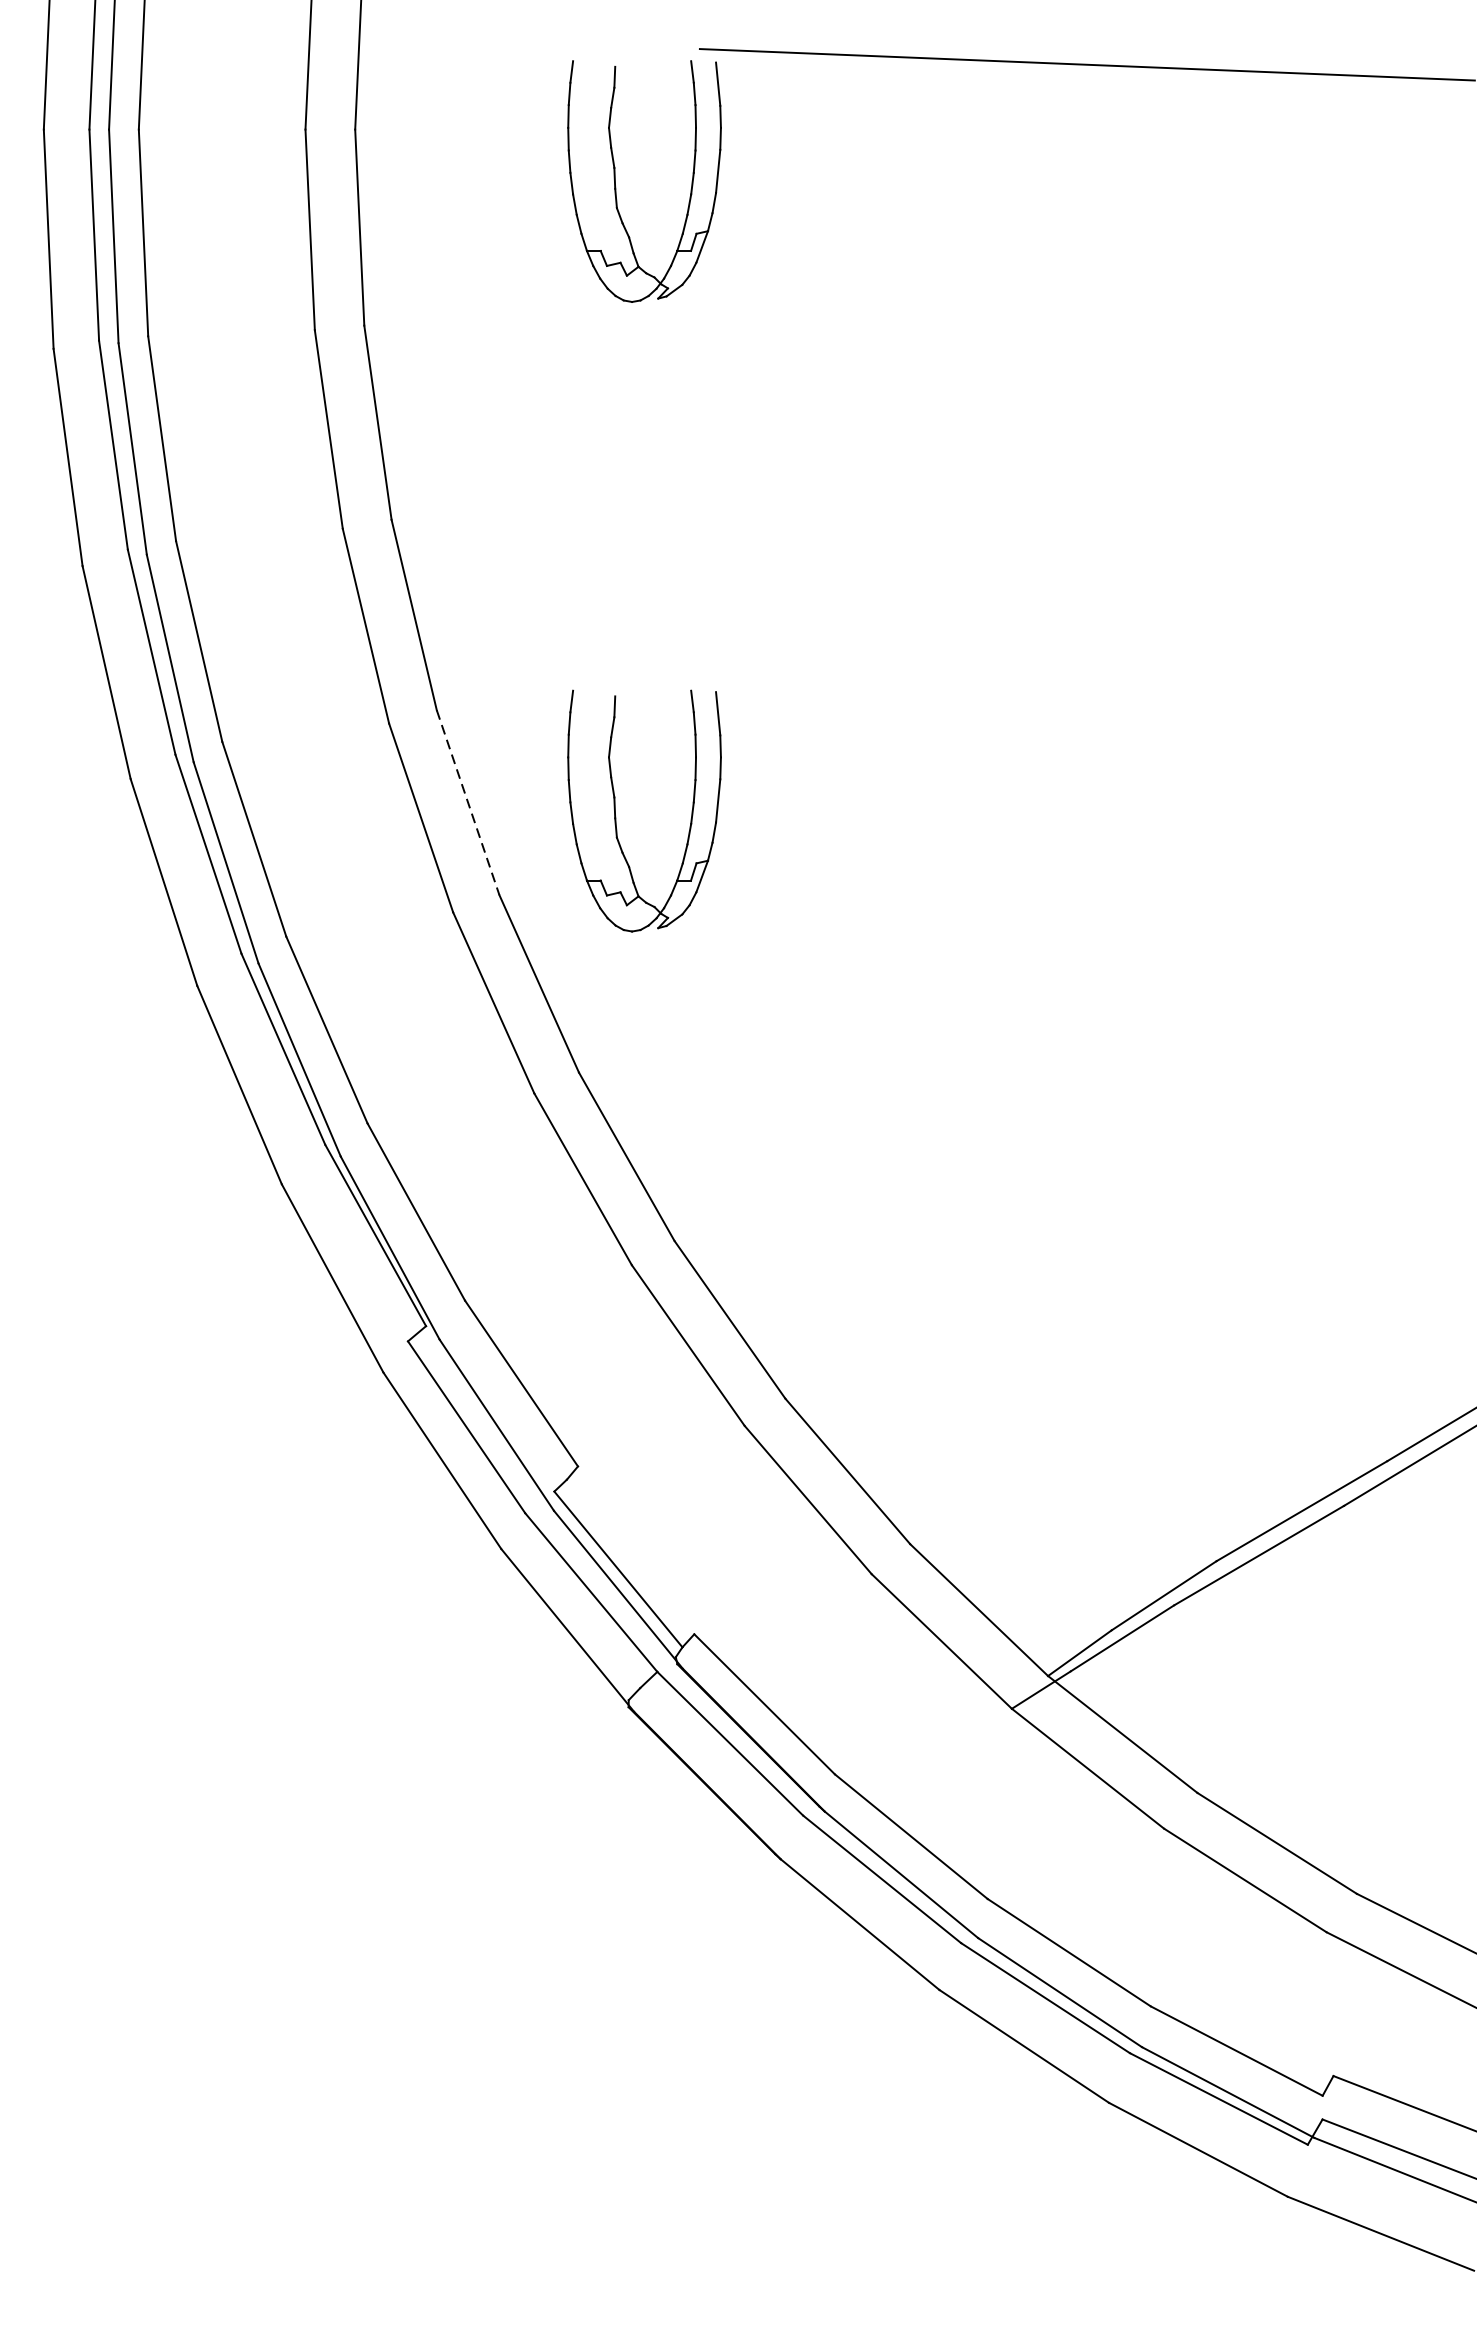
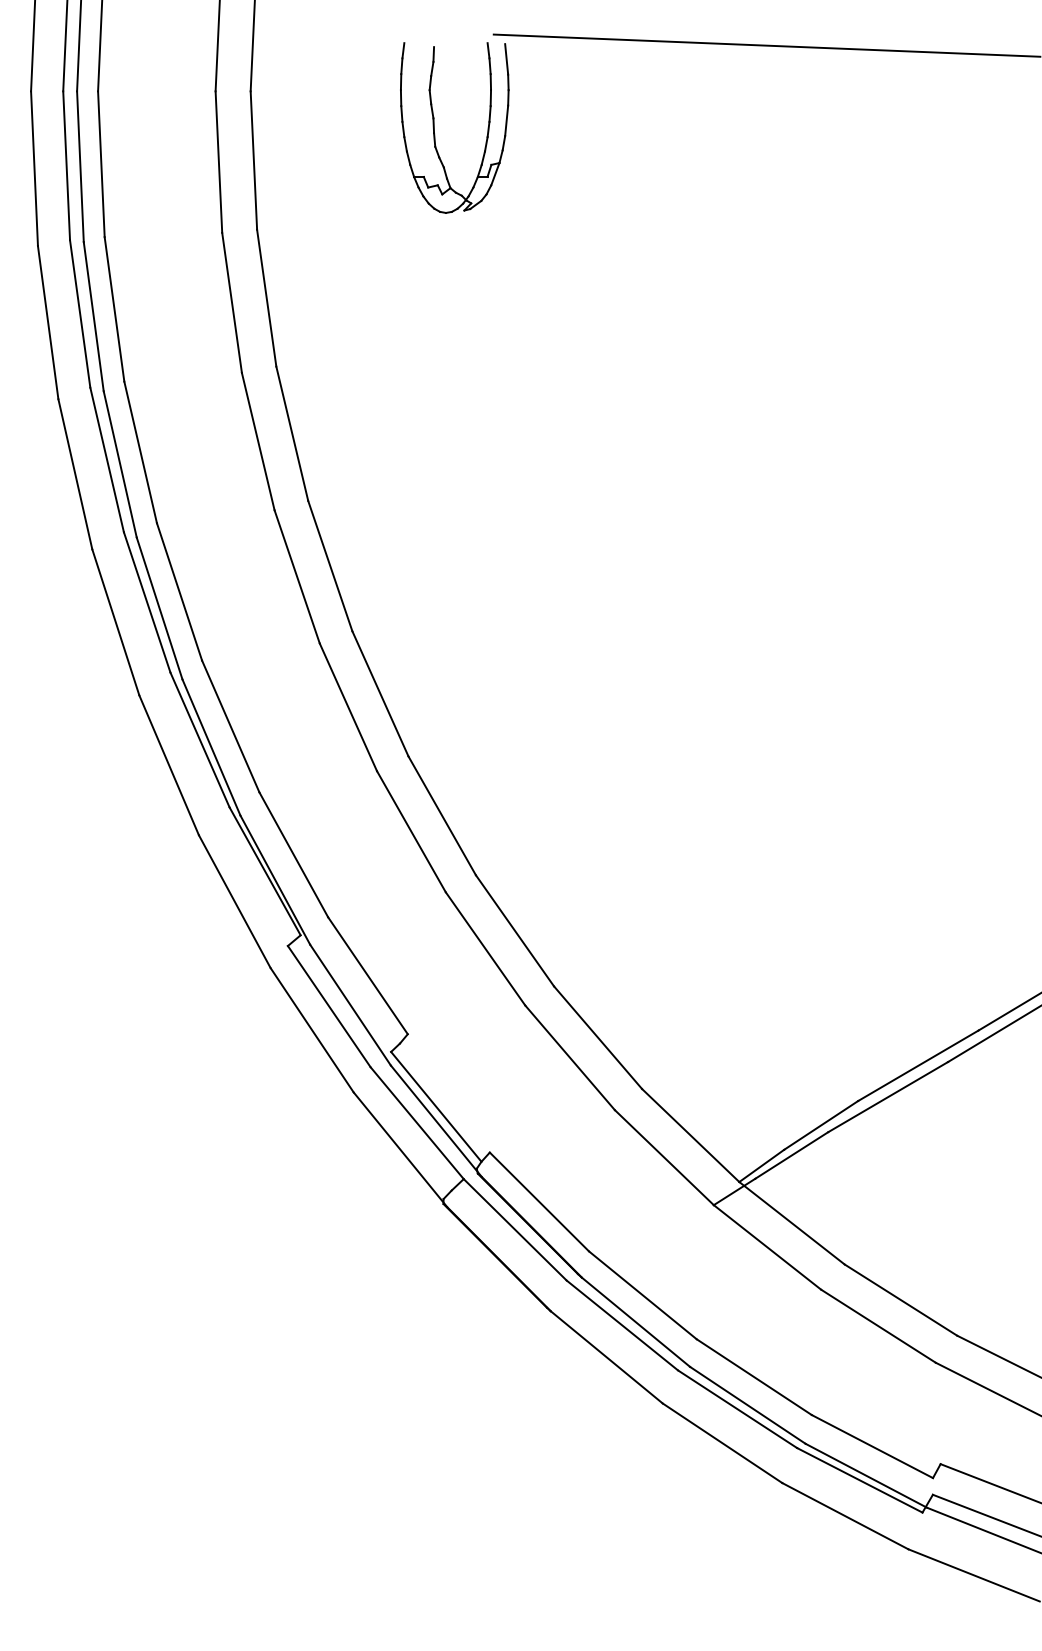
line: (468, 803) -> (330, 566), dashed -> solid
part: (615, 810) -> (434, 571), removed

